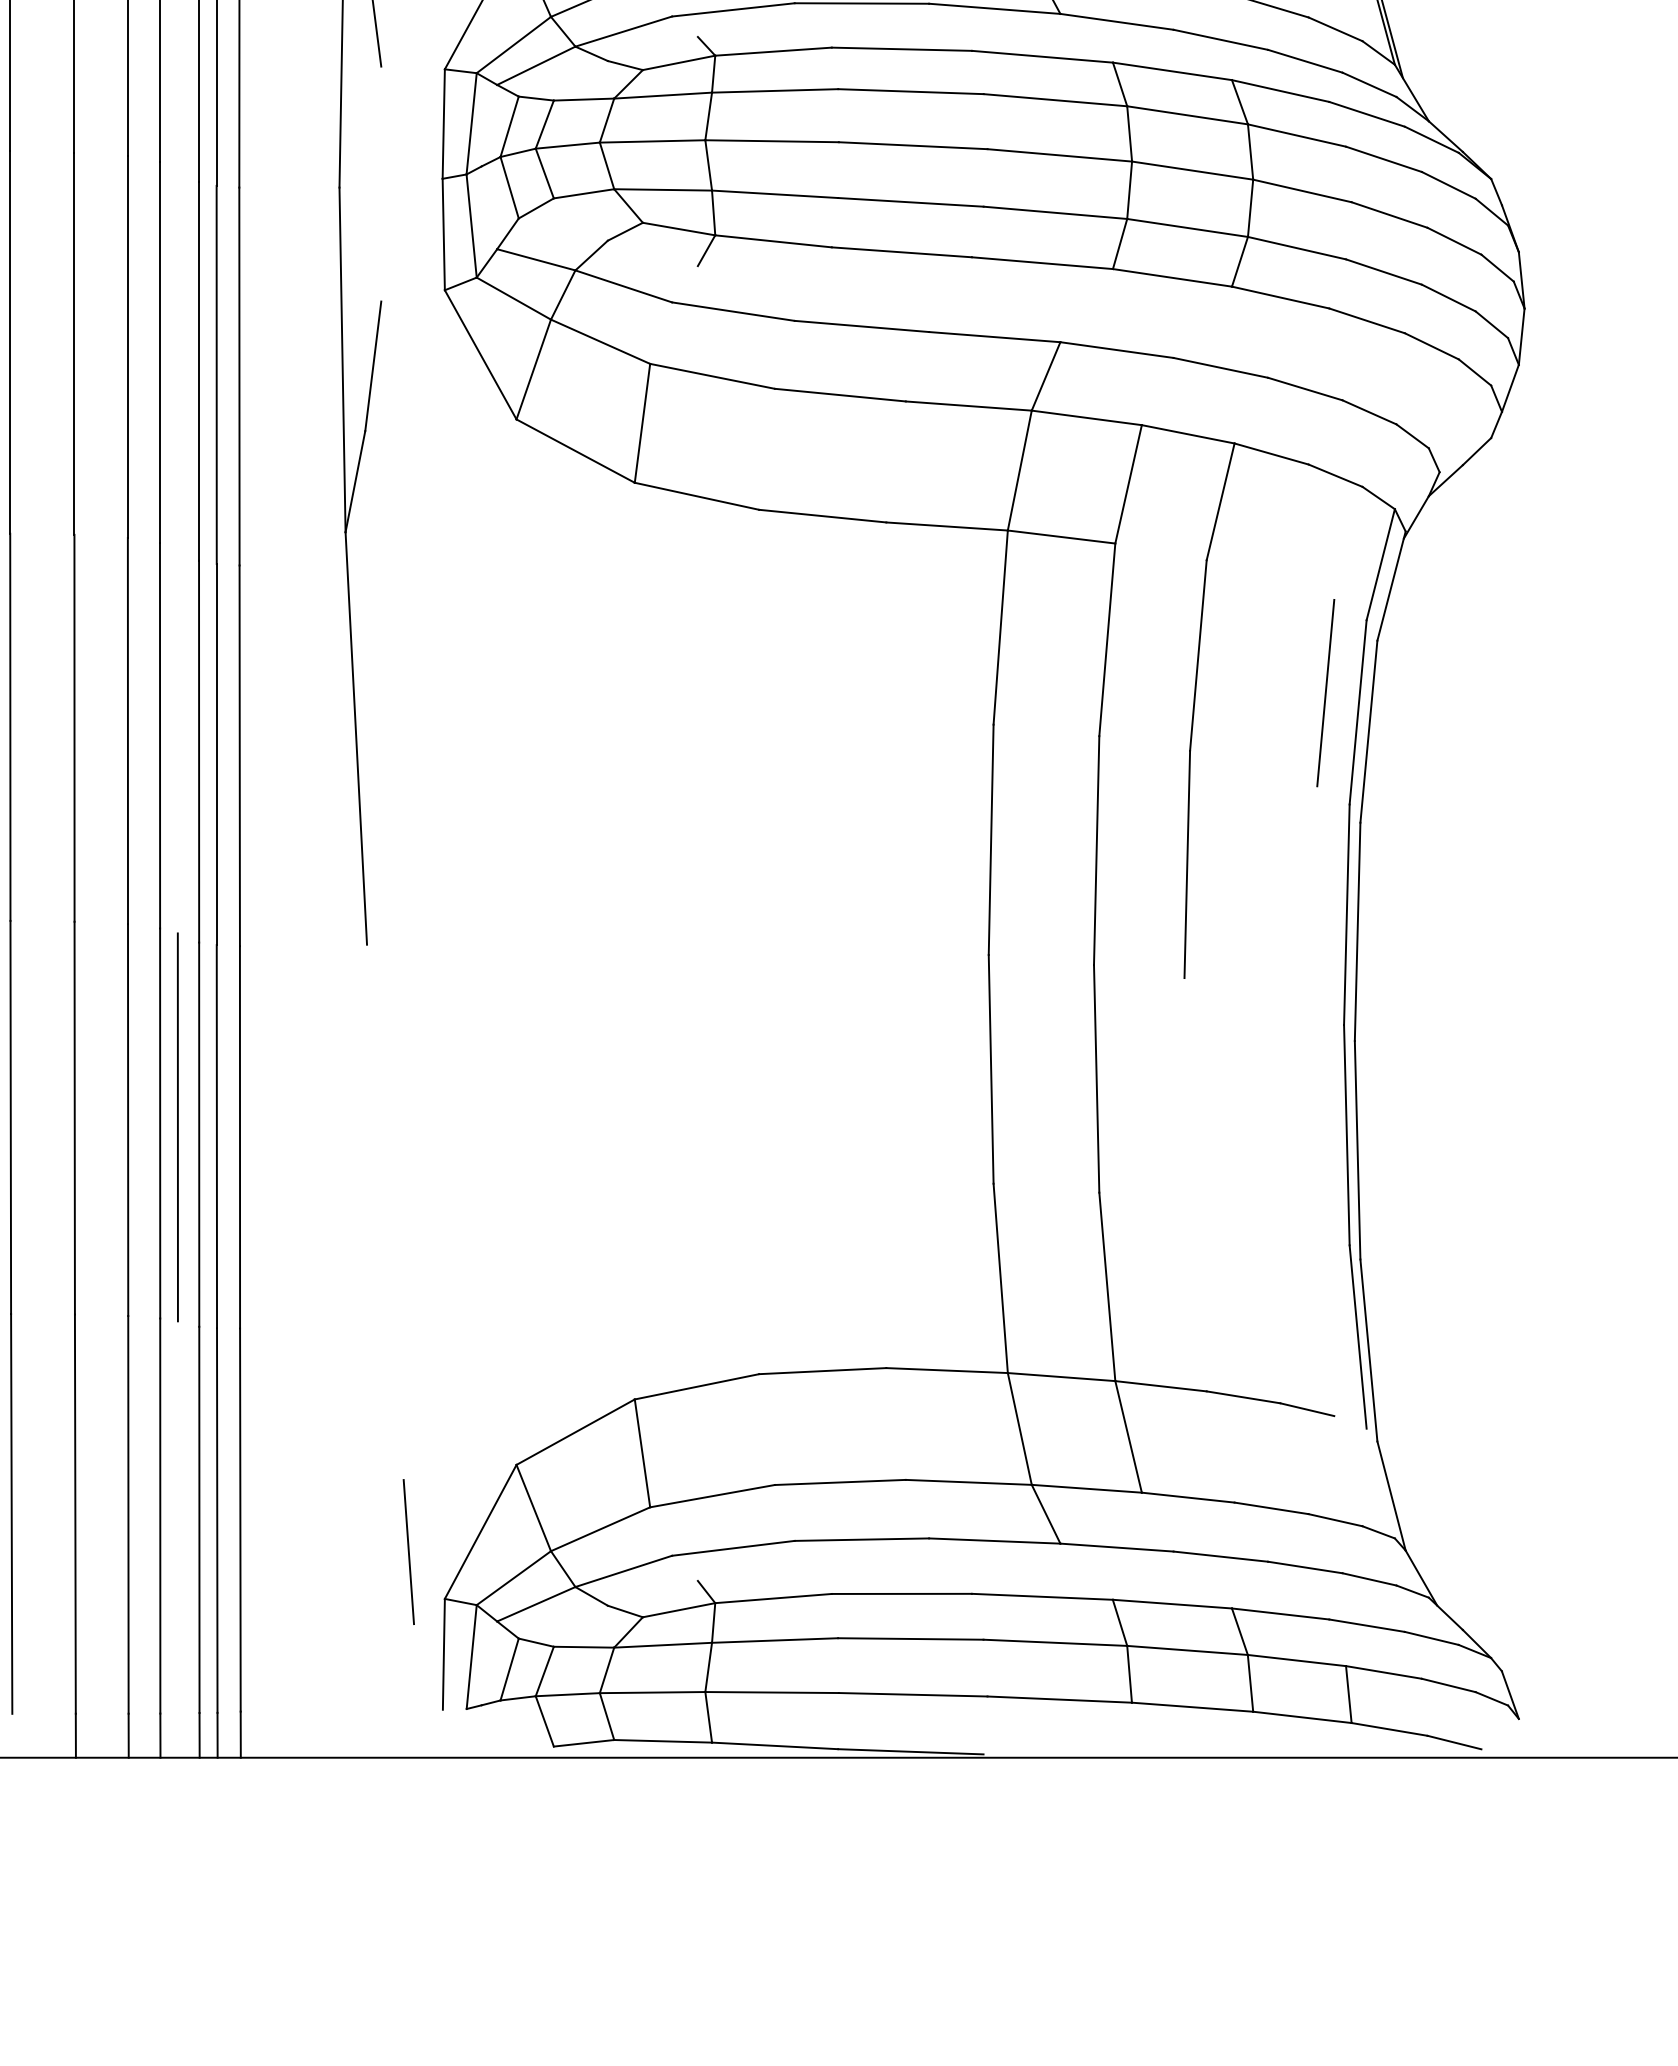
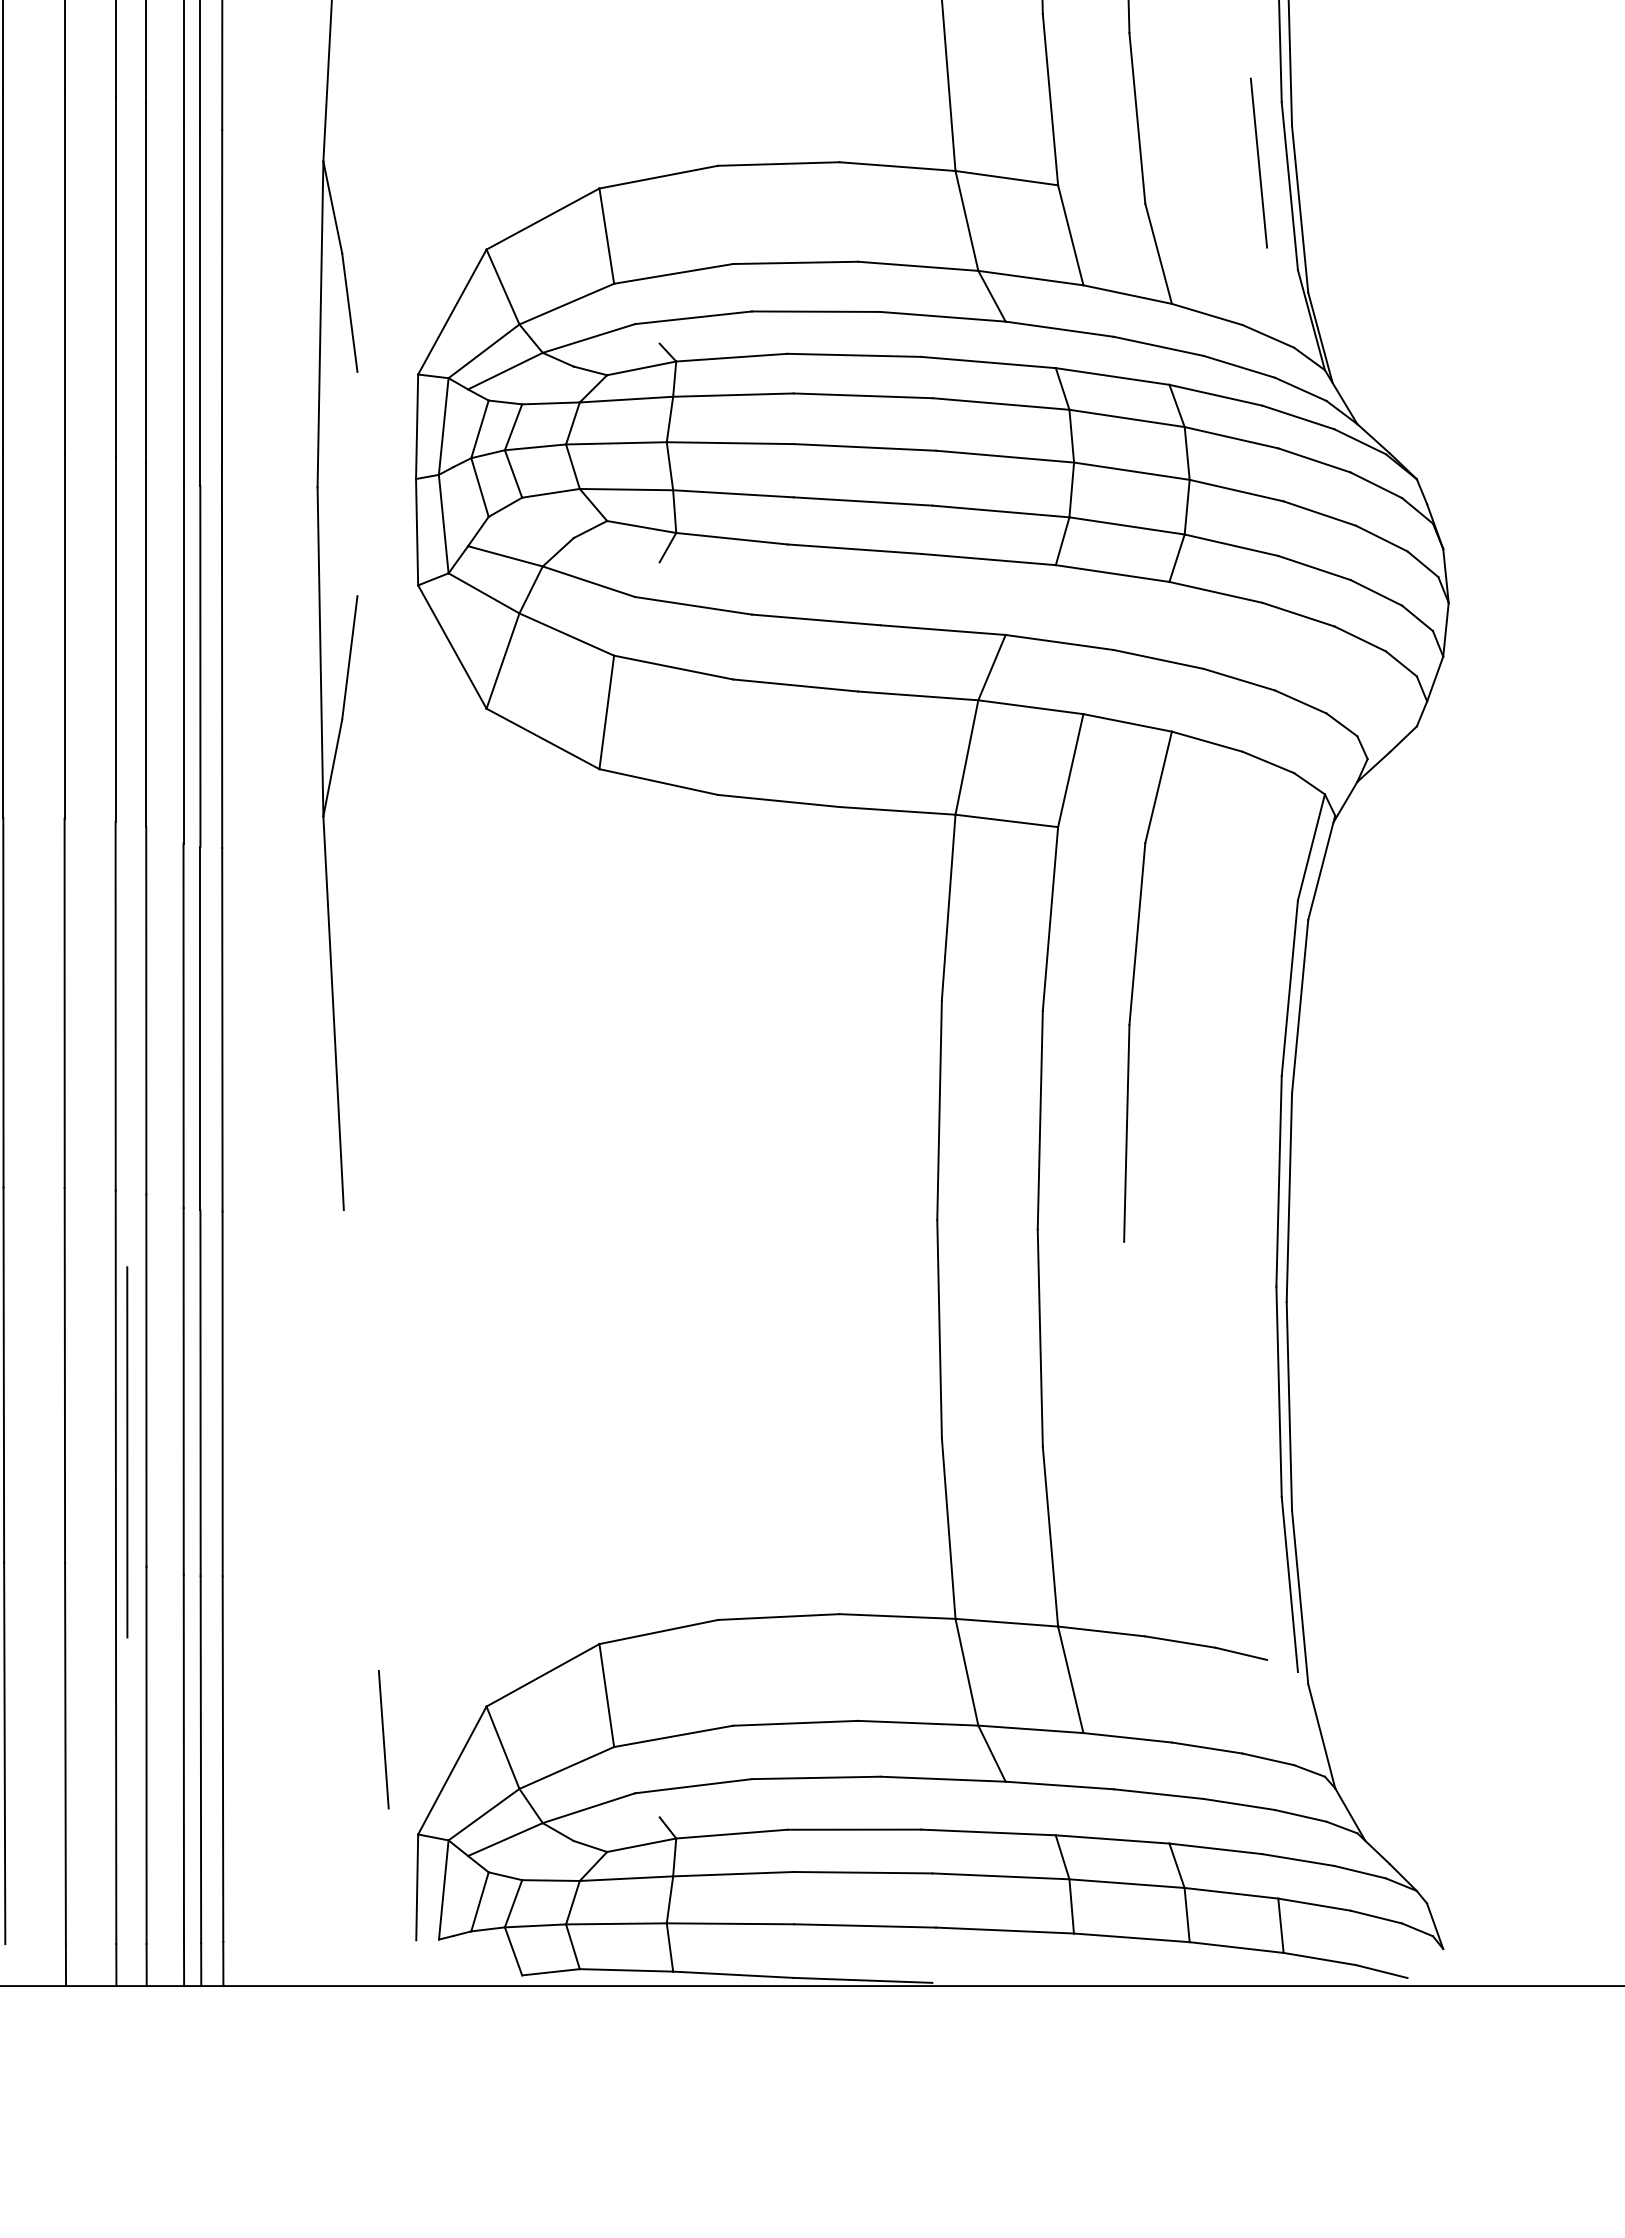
line: (1325, 692) -> (1258, 969), removed
line: (178, 1127) -> (127, 1452), moved
line: (408, 1551) -> (383, 1739), moved

